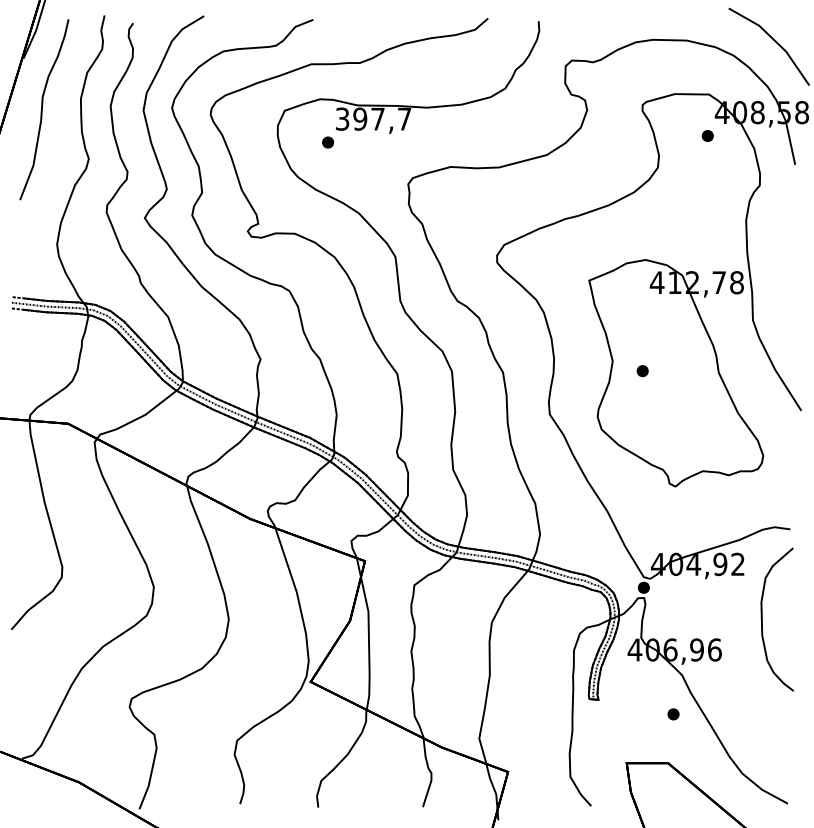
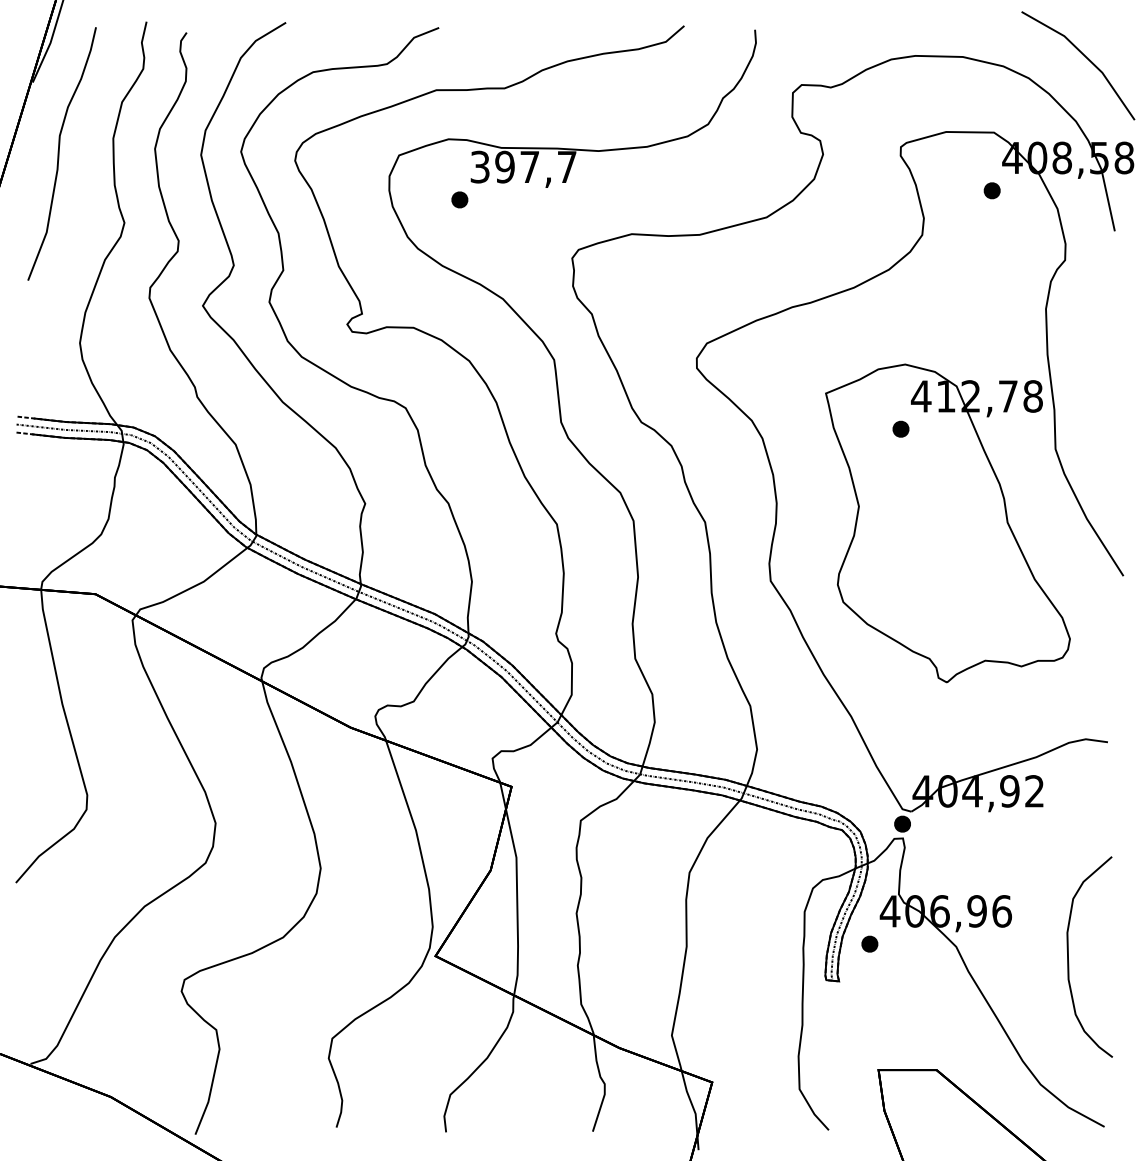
part: (642, 371) -> (900, 429), moved
curve: (762, 619) -> (1068, 956), moved
part: (673, 714) -> (869, 944), moved

